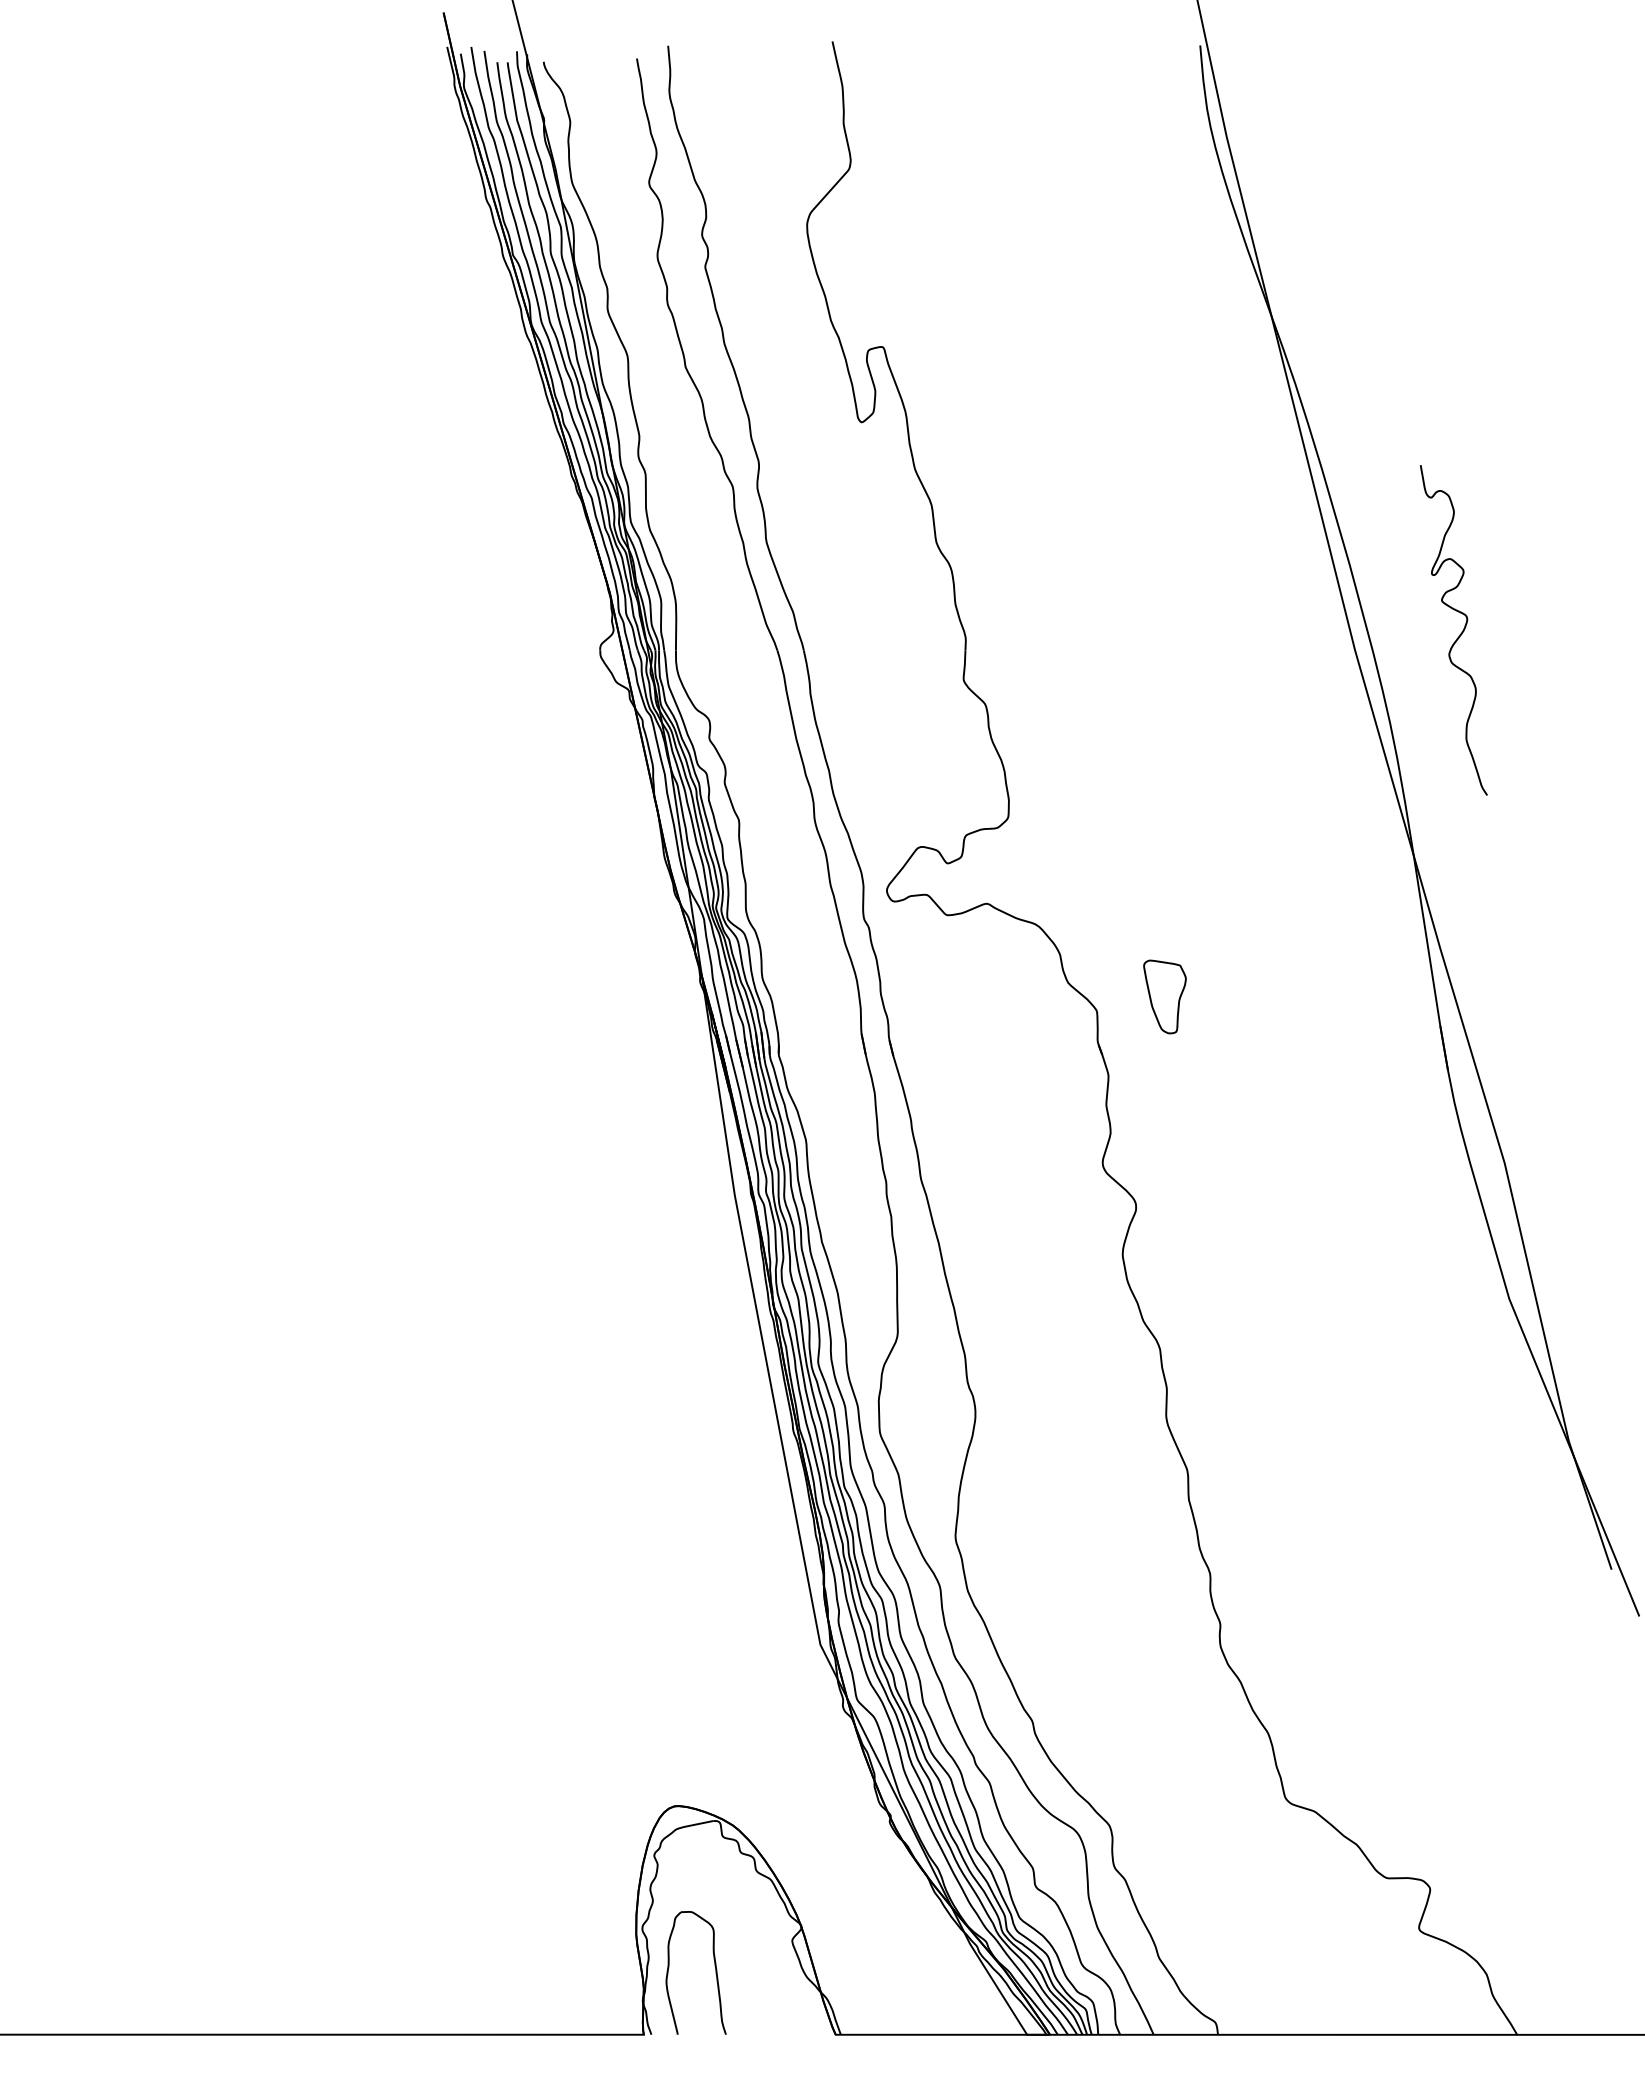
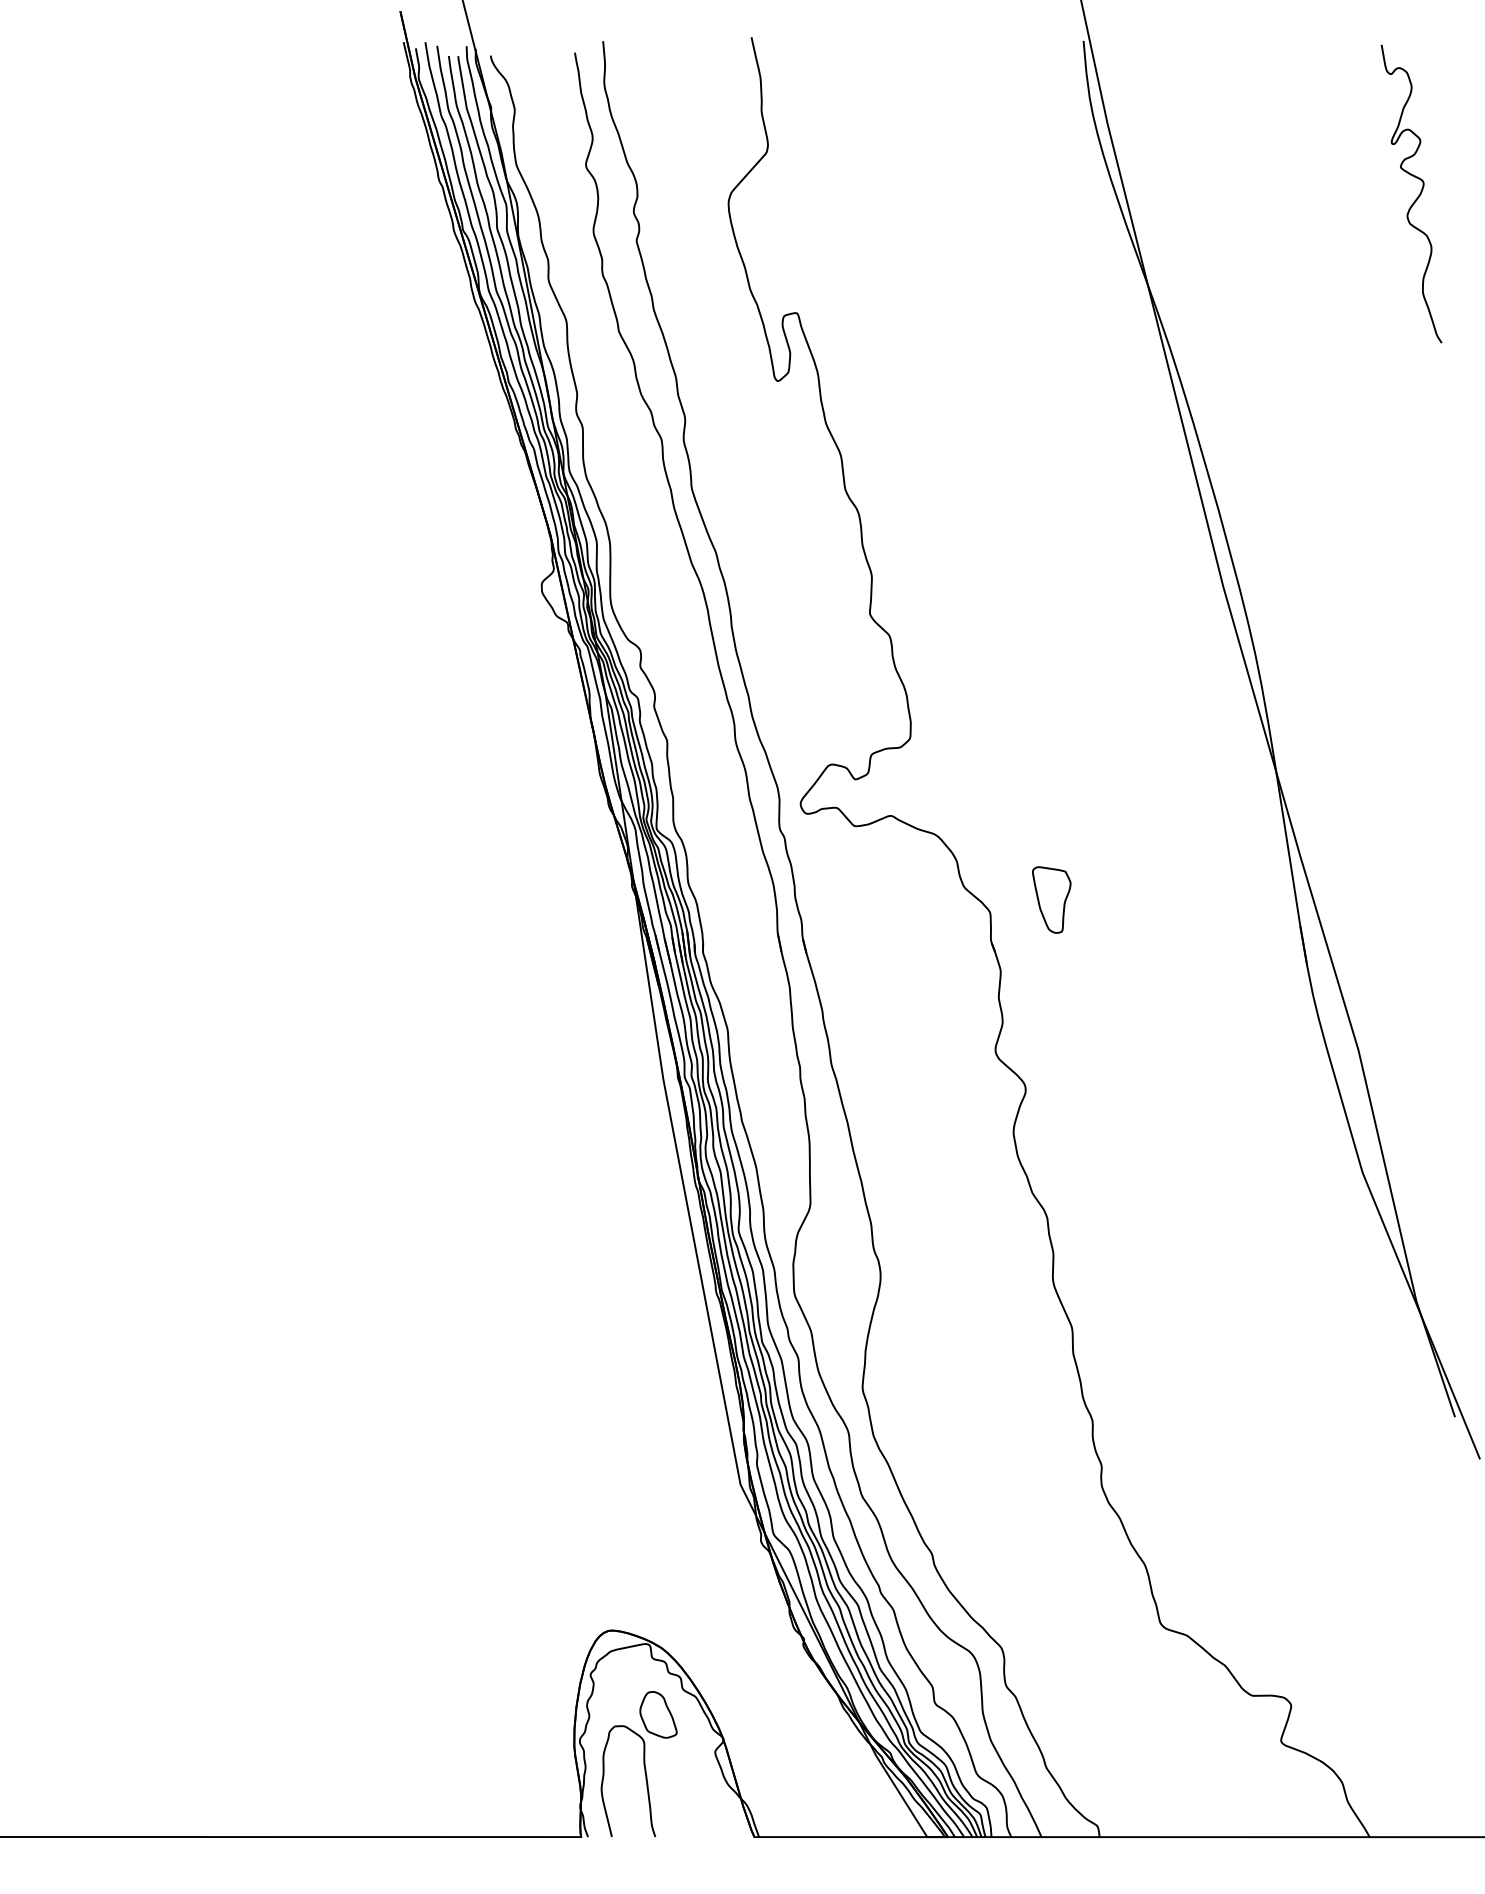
curve: (1460, 633) -> (1417, 196), moved
part: (729, 1899) -> (658, 1714), added

